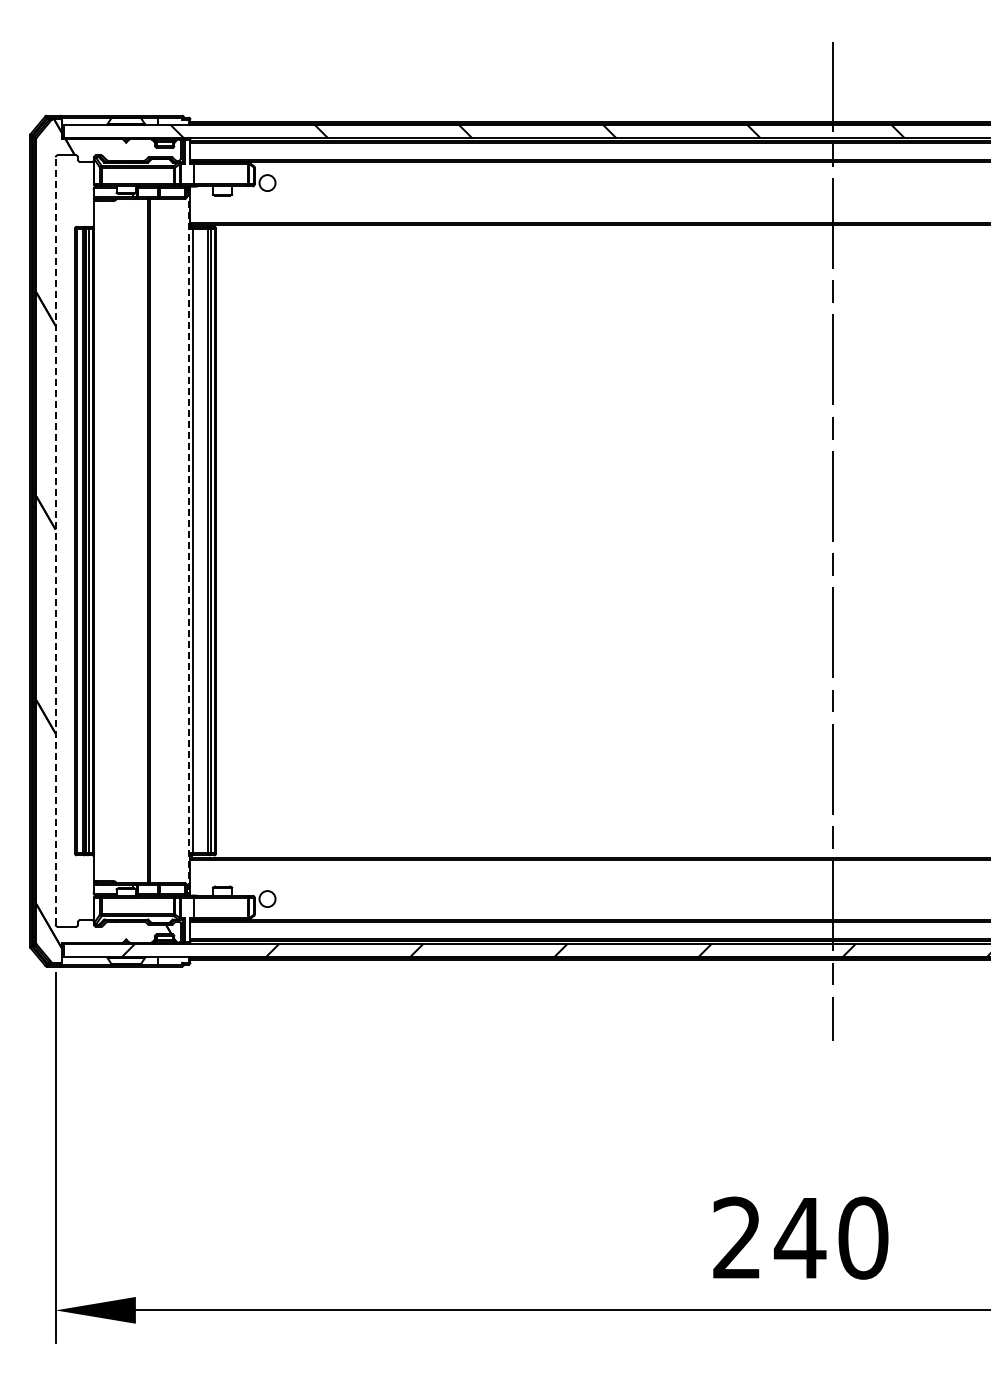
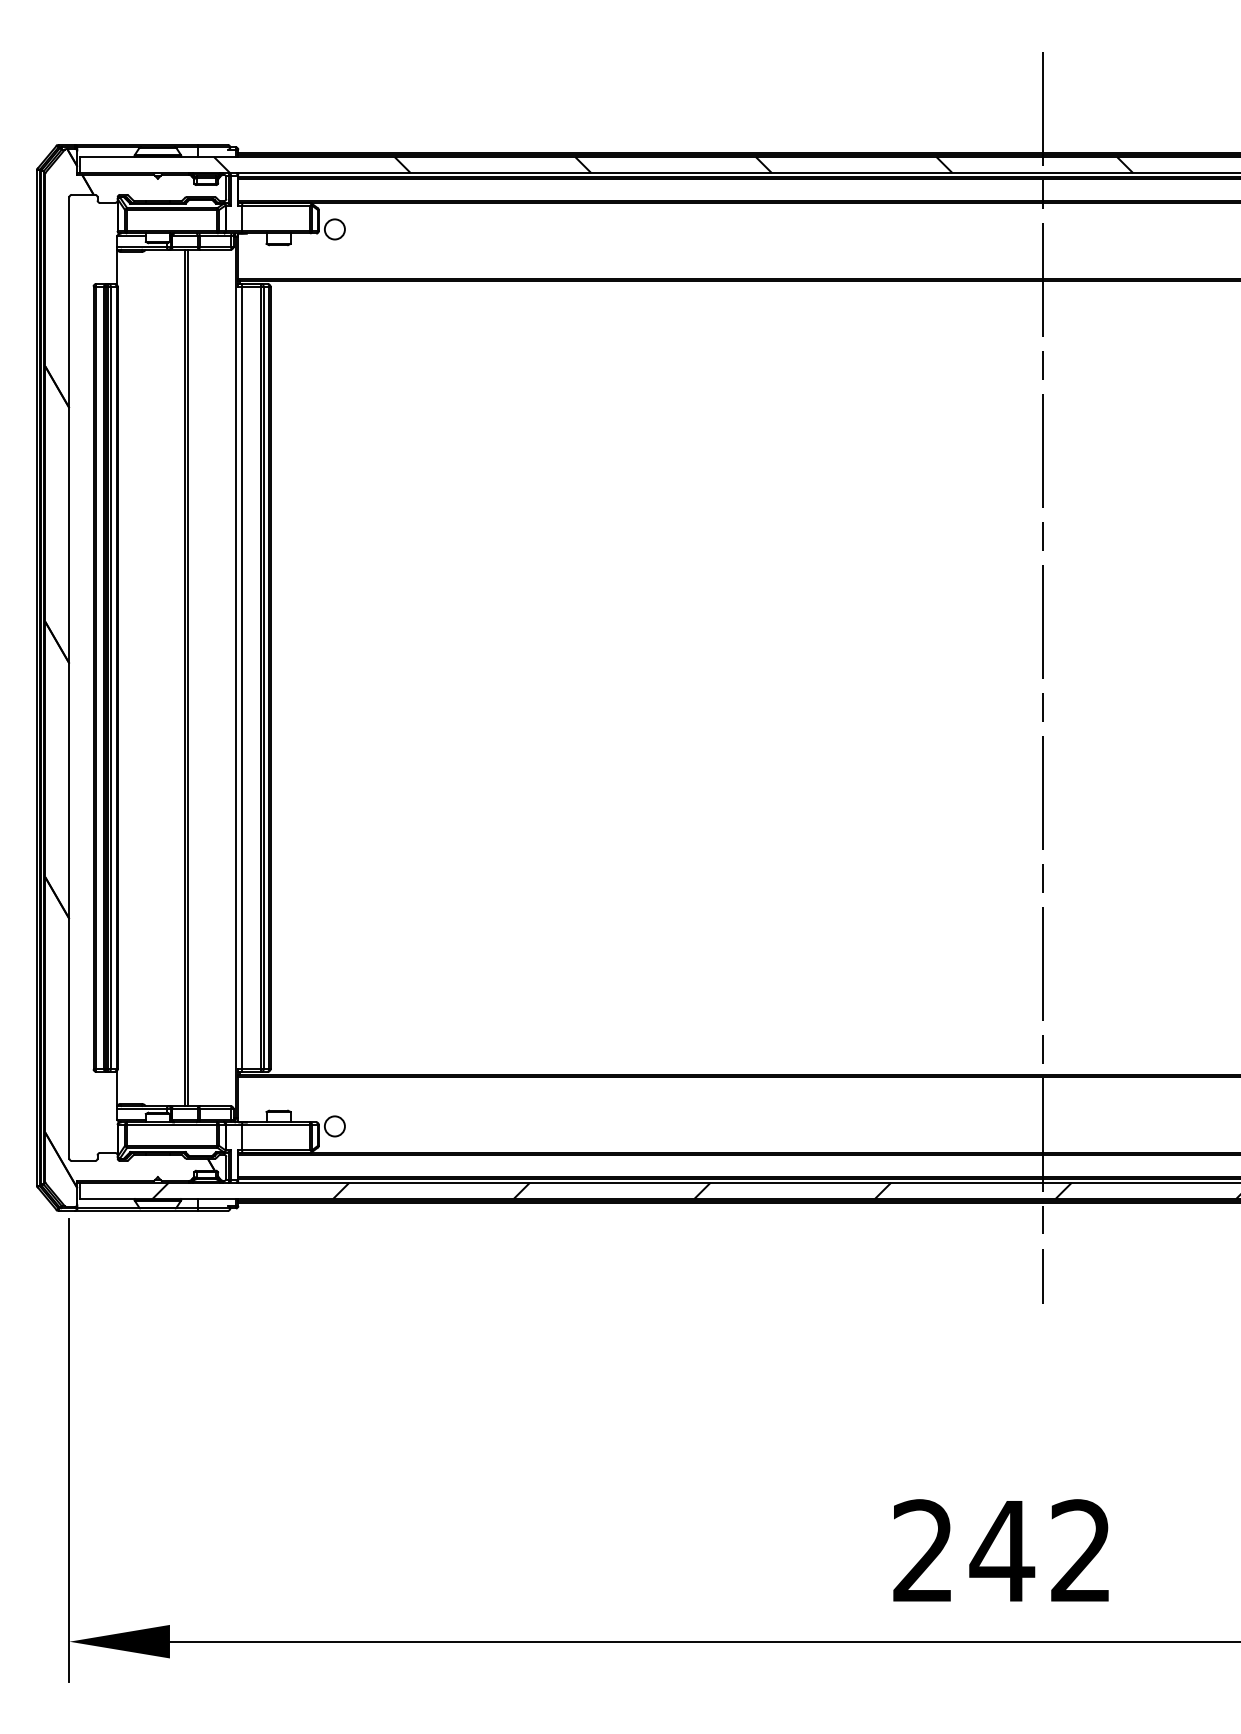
line: (55, 541) -> (69, 678), dashed -> solid
line: (188, 541) -> (235, 678), dashed -> solid
text: (863, 1237) -> (1081, 1550), 240 -> 242

